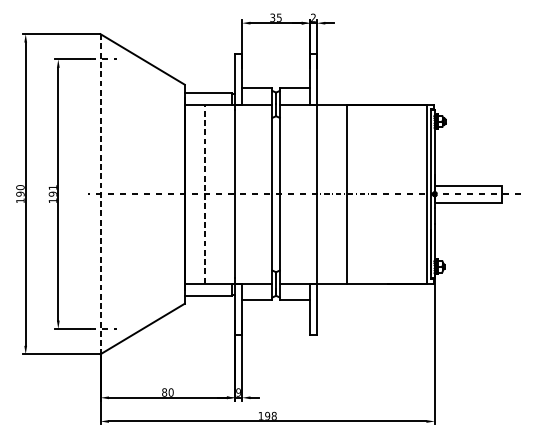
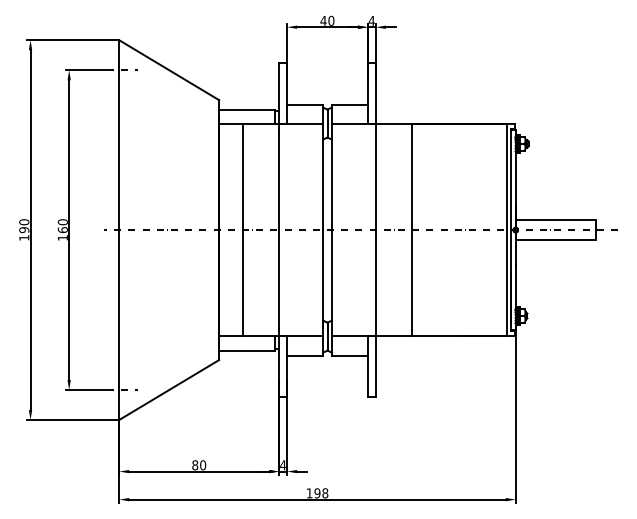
text: (276, 17) -> (327, 20), 35 -> 40
text: (313, 17) -> (371, 20), 2 -> 4
text: (52, 191) -> (62, 226), 191 -> 160
line: (100, 194) -> (119, 230), dashed -> solid
line: (205, 194) -> (243, 230), dashed -> solid
text: (238, 392) -> (282, 465), 9 -> 4

